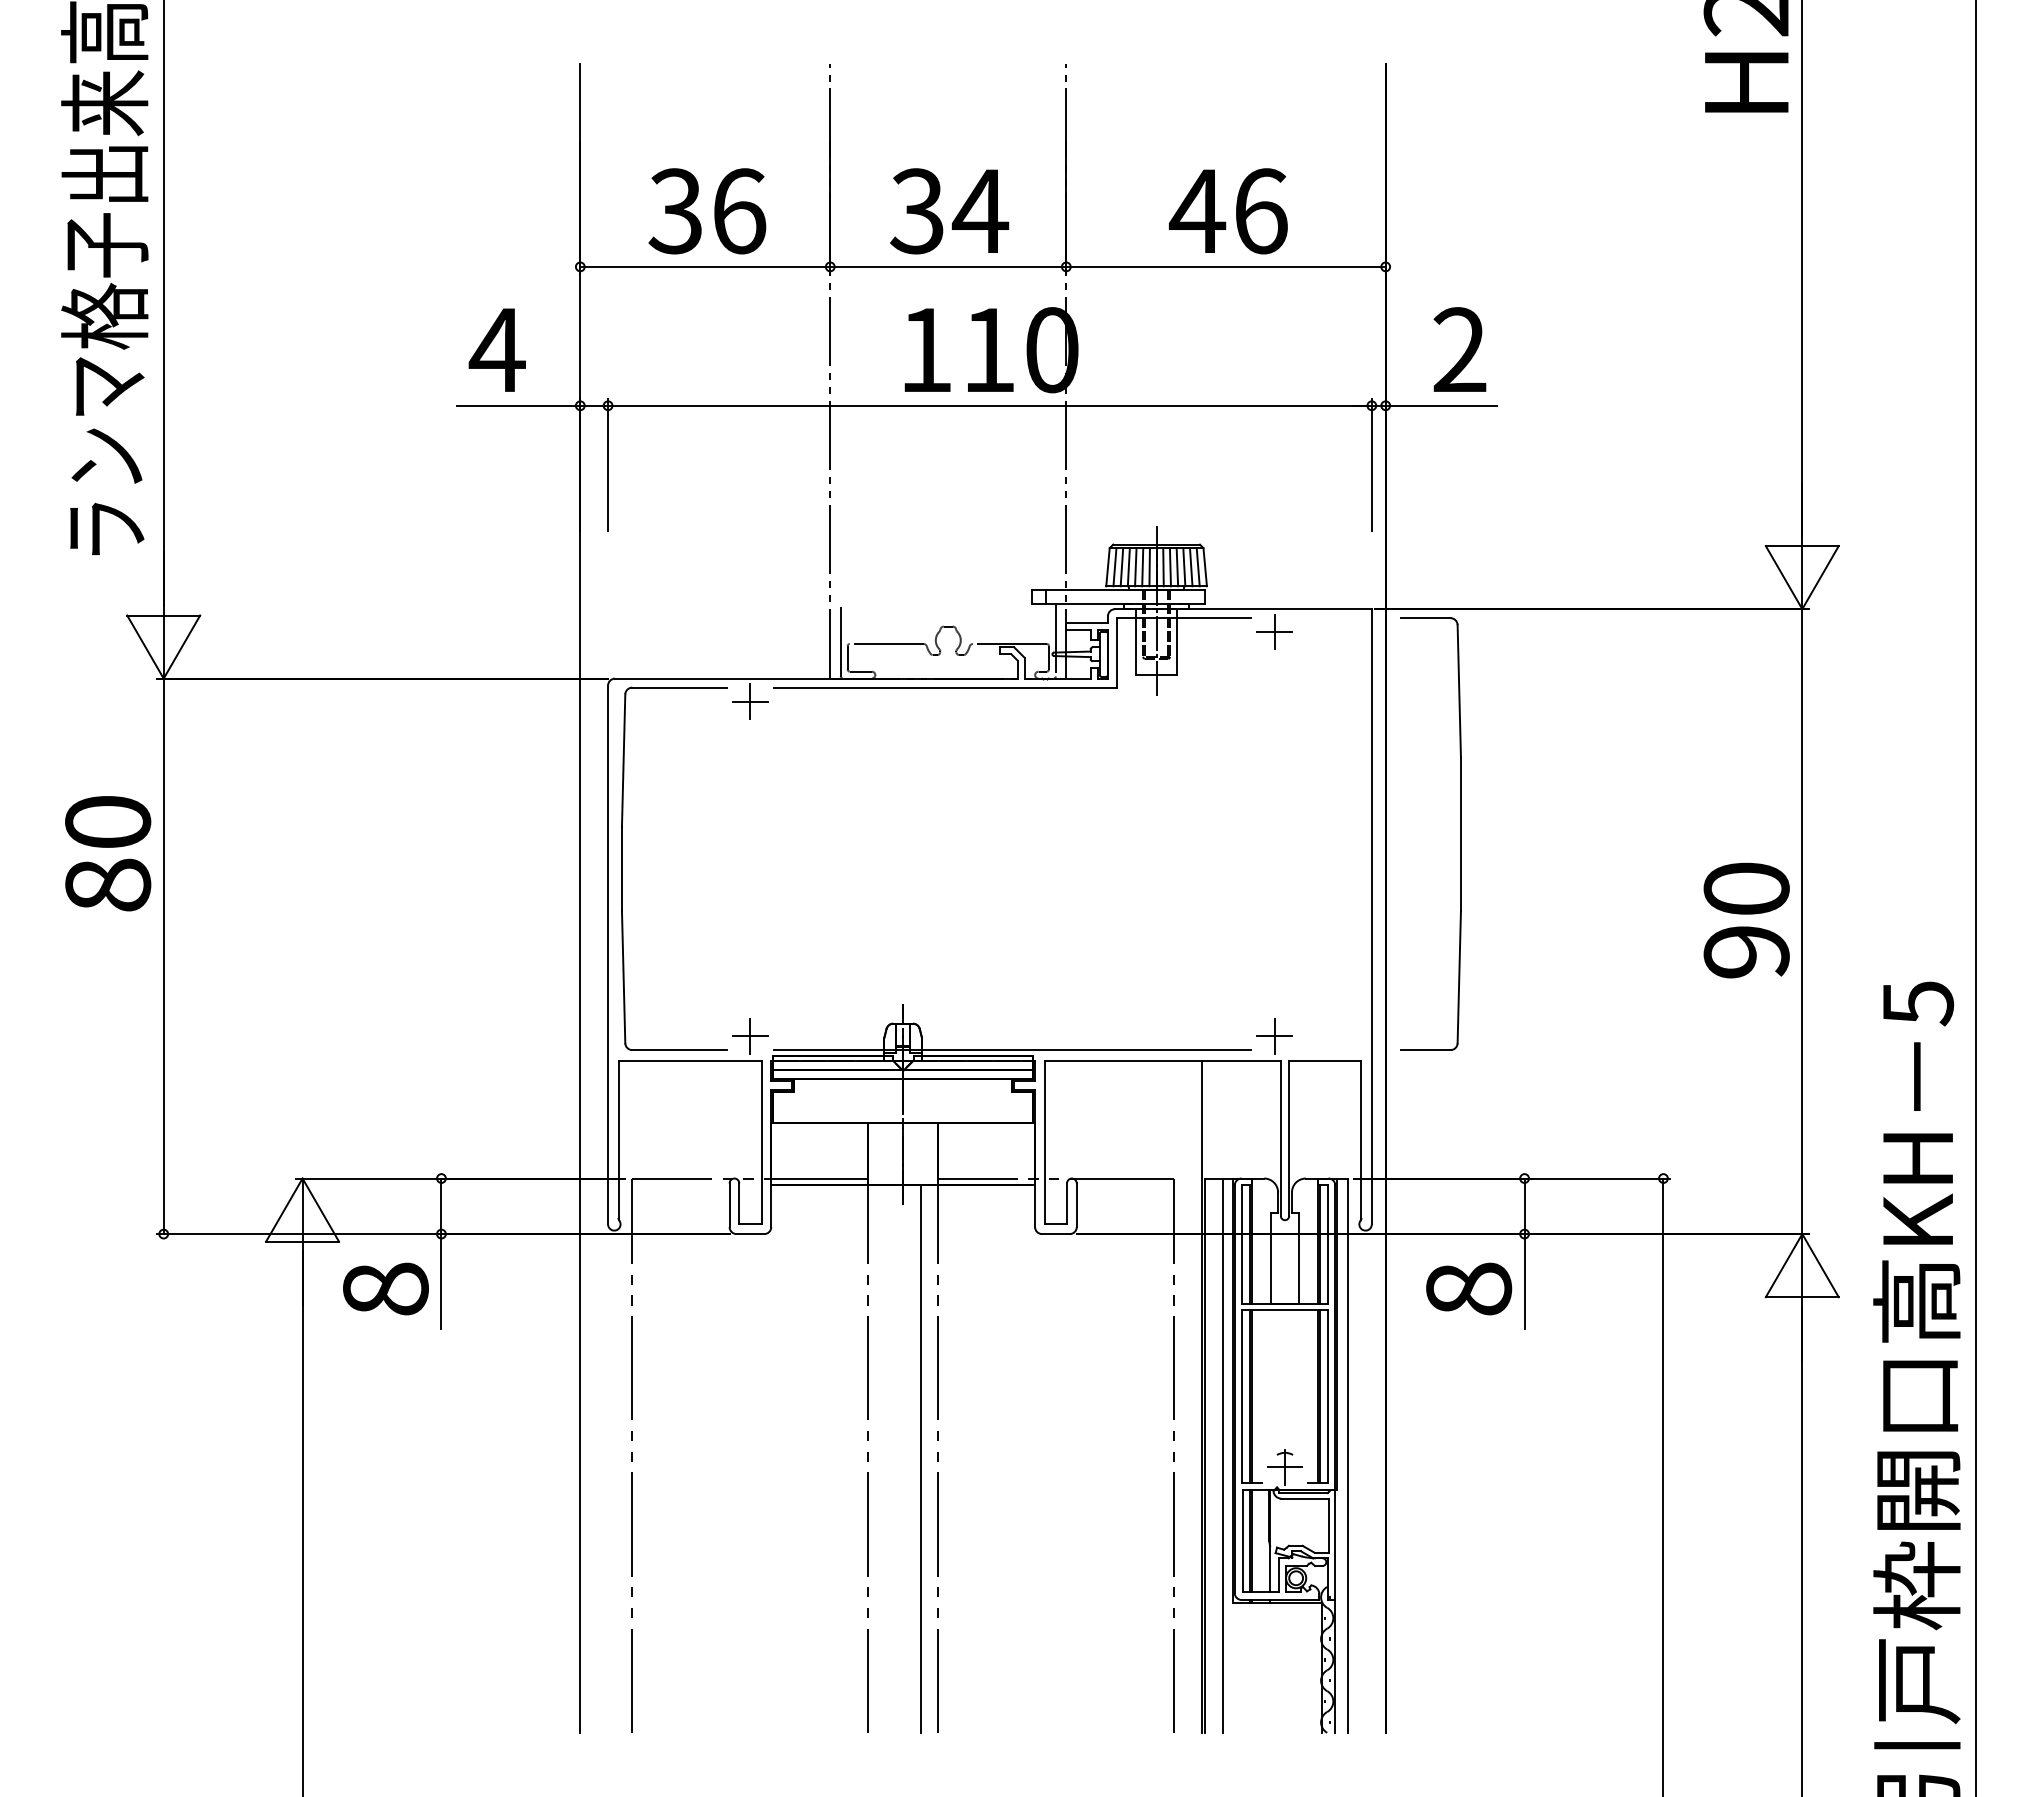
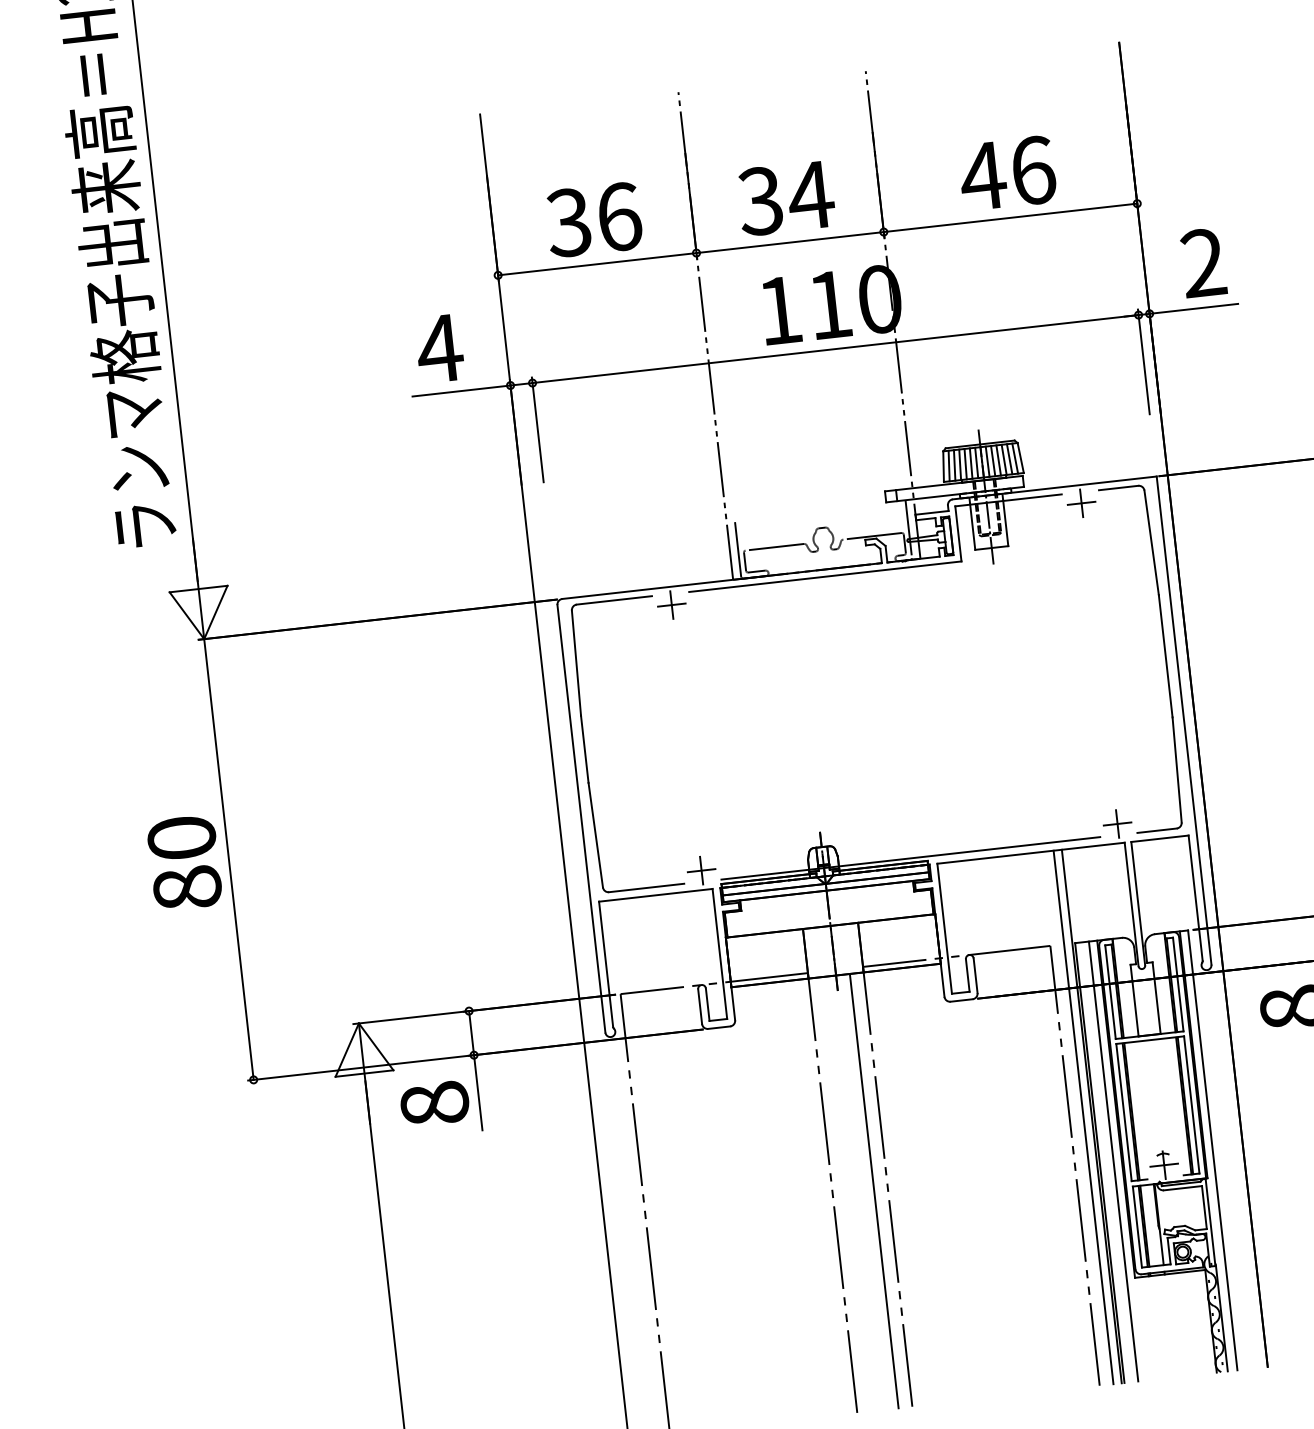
part: (1460, 833) -> (1165, 655), moved
text: (108, 853) -> (184, 862), moved
line: (1191, 1396) -> (1083, 1117), added

